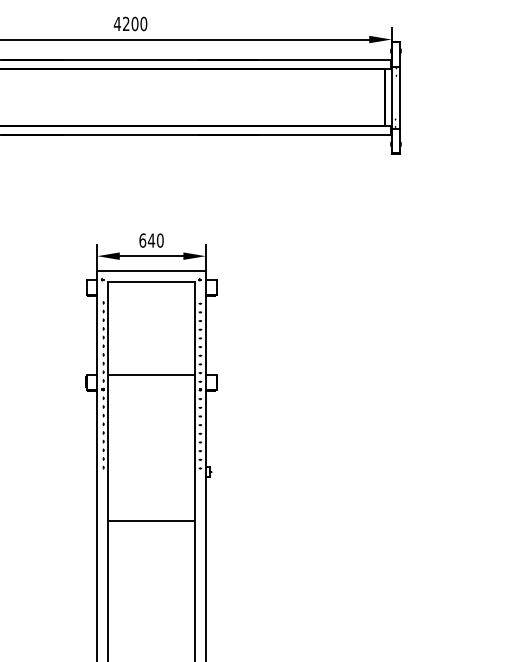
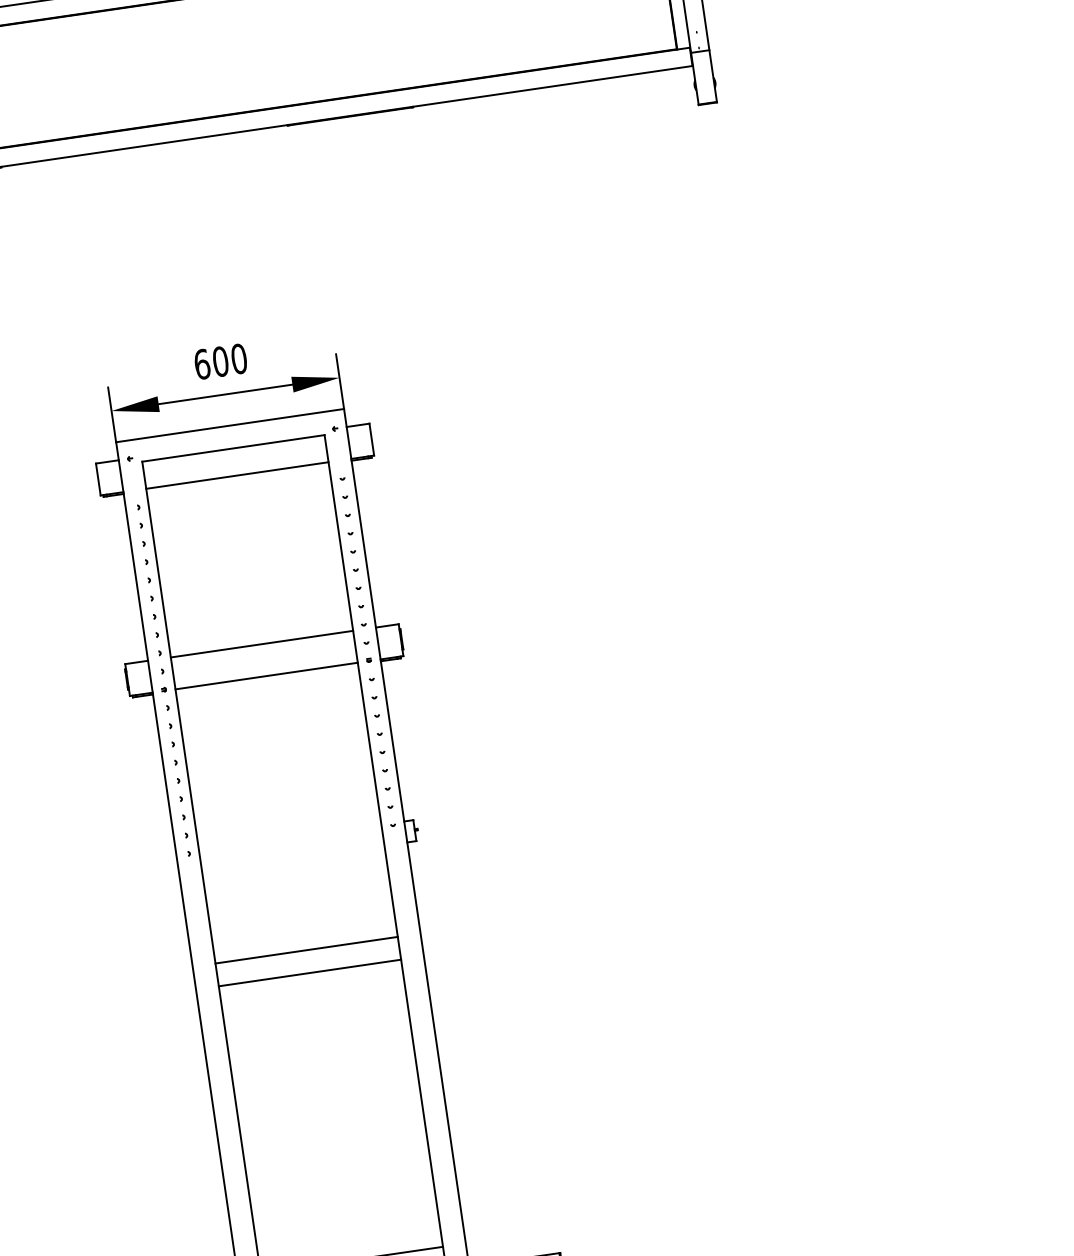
text: (151, 240) -> (220, 361), 640 -> 600
line: (151, 294) -> (237, 474), added
line: (151, 390) -> (266, 676), added
line: (151, 531) -> (309, 973), added

